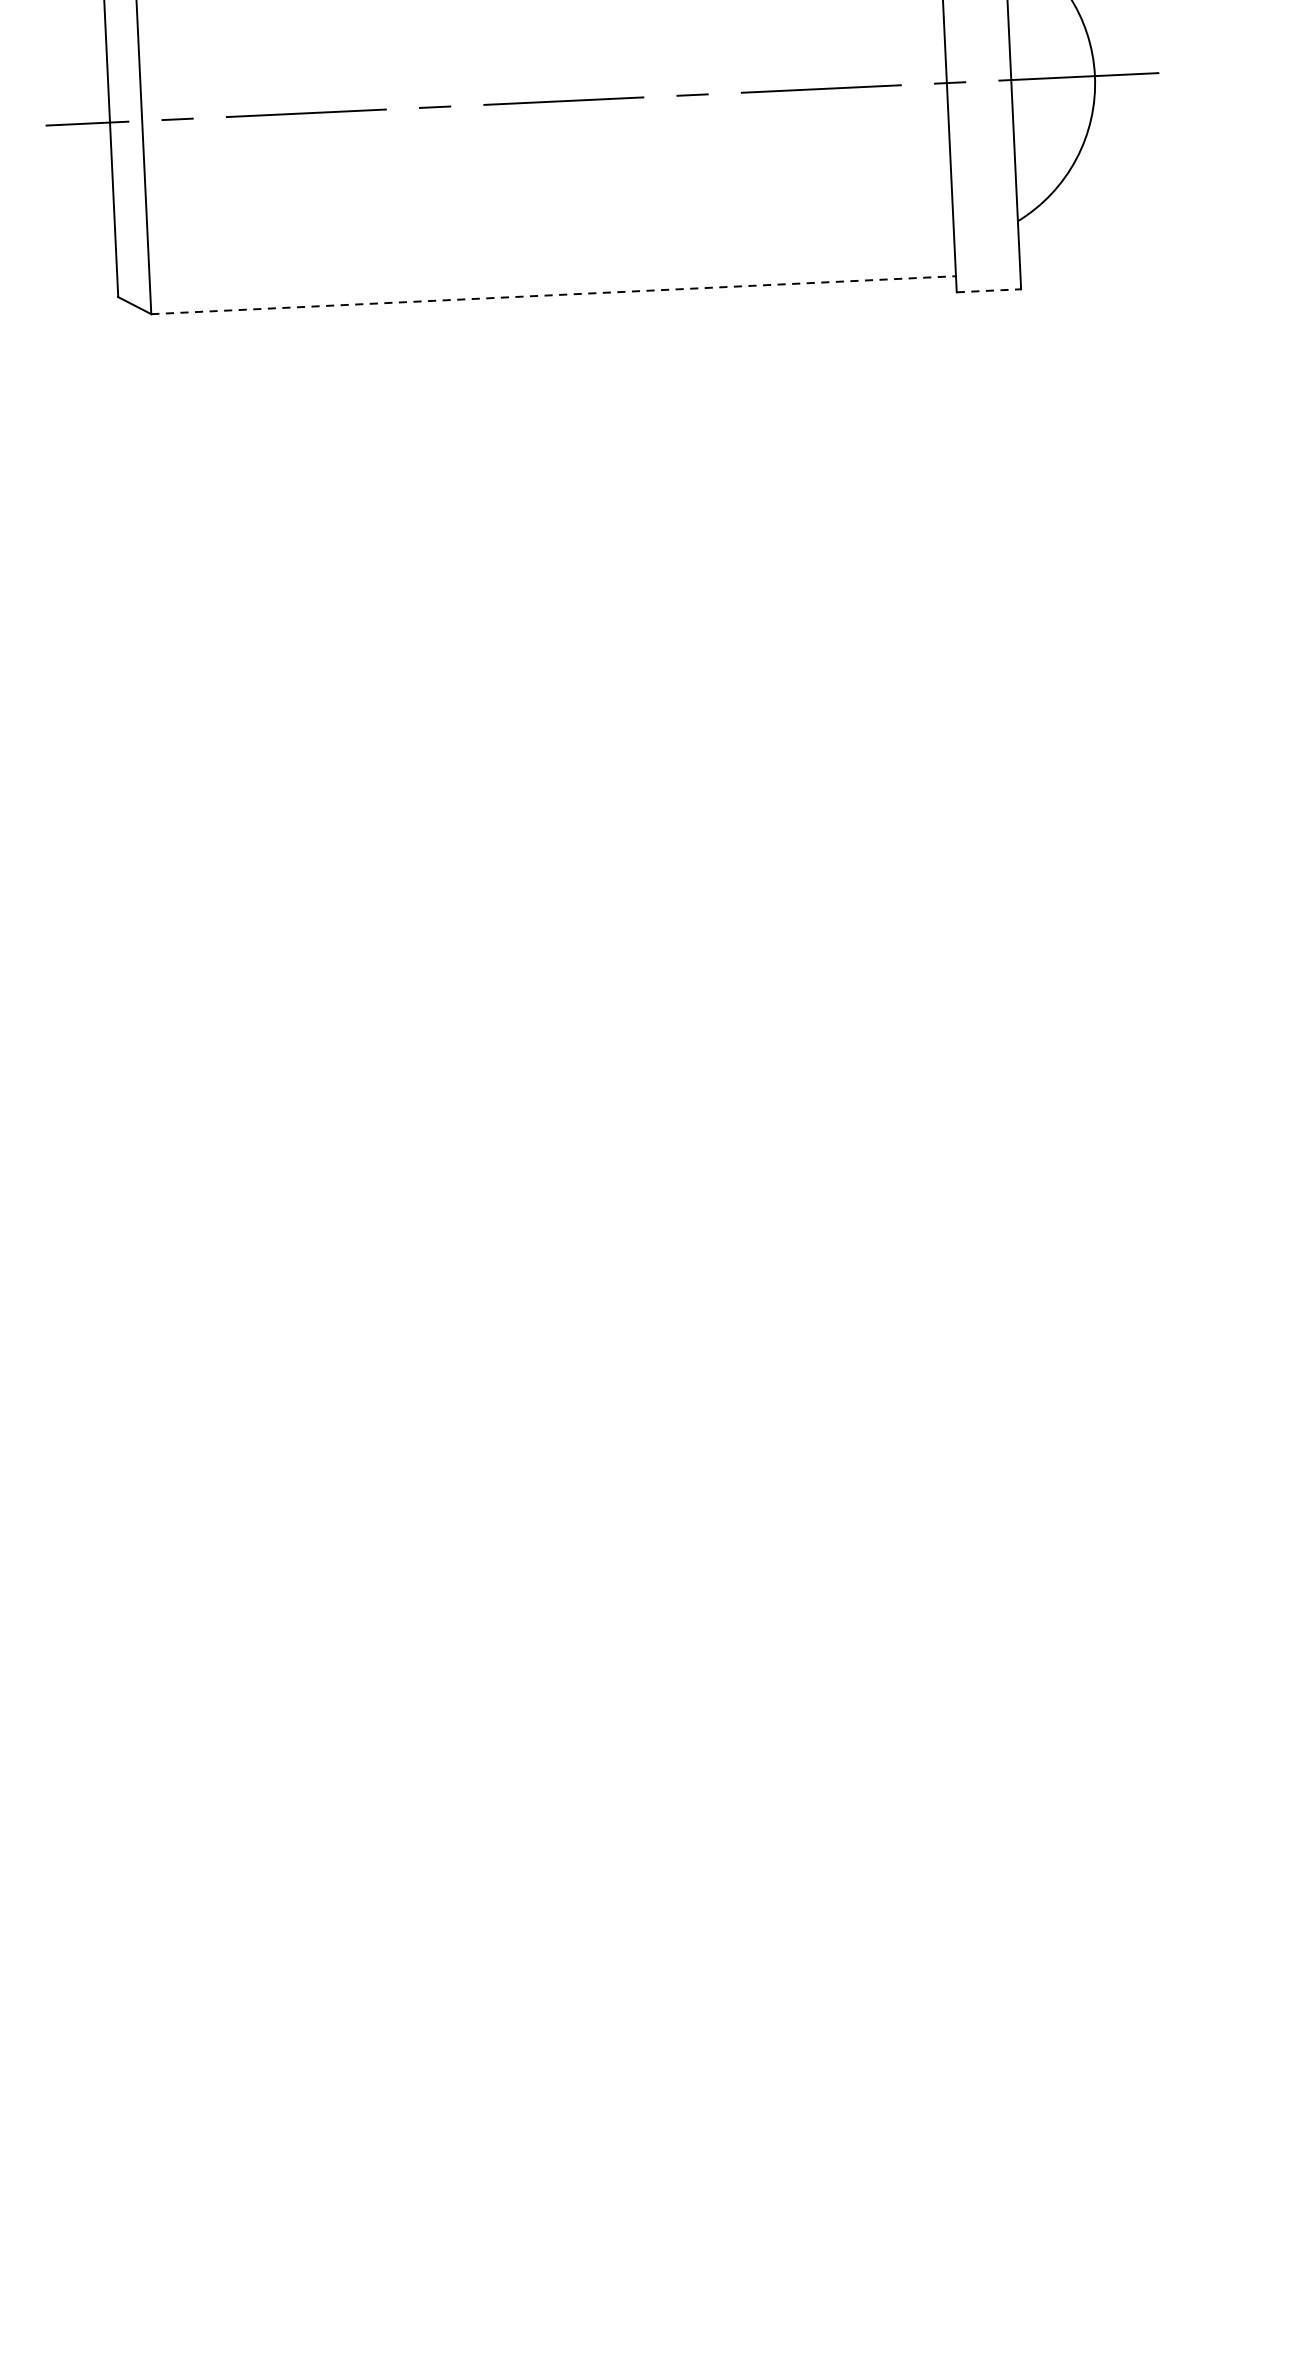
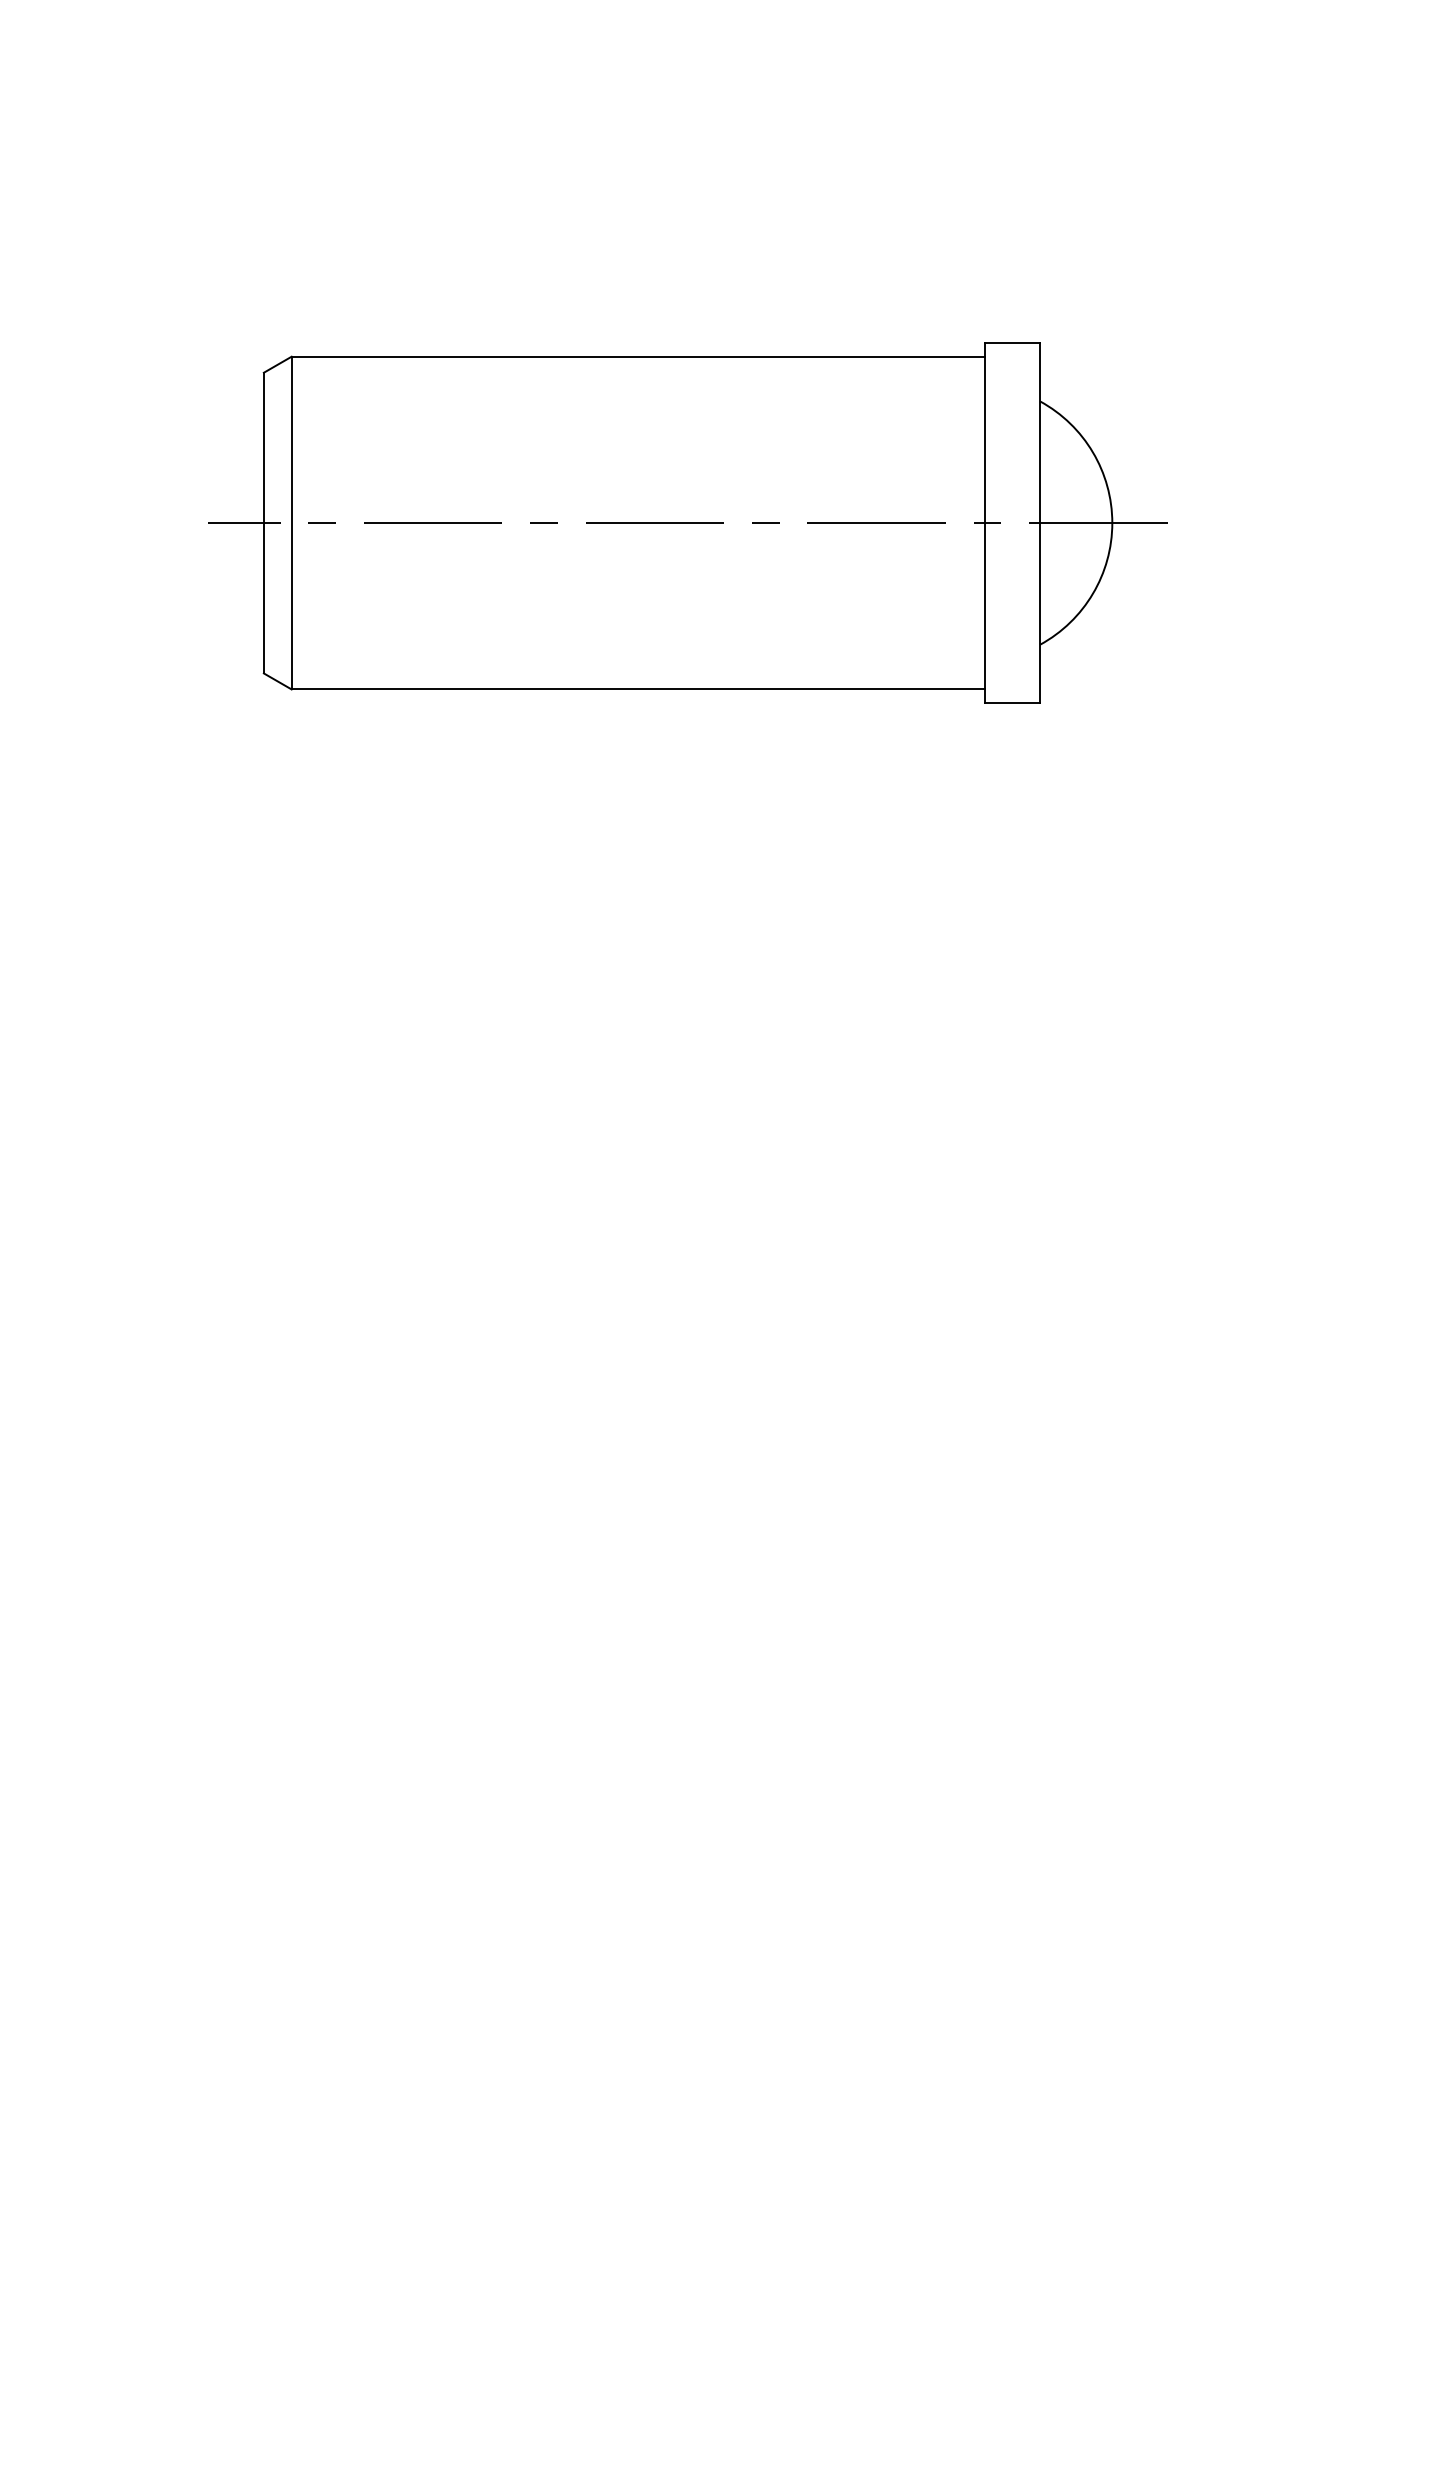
line: (988, 291) -> (1012, 703), dashed -> solid
line: (553, 295) -> (638, 689), dashed -> solid

